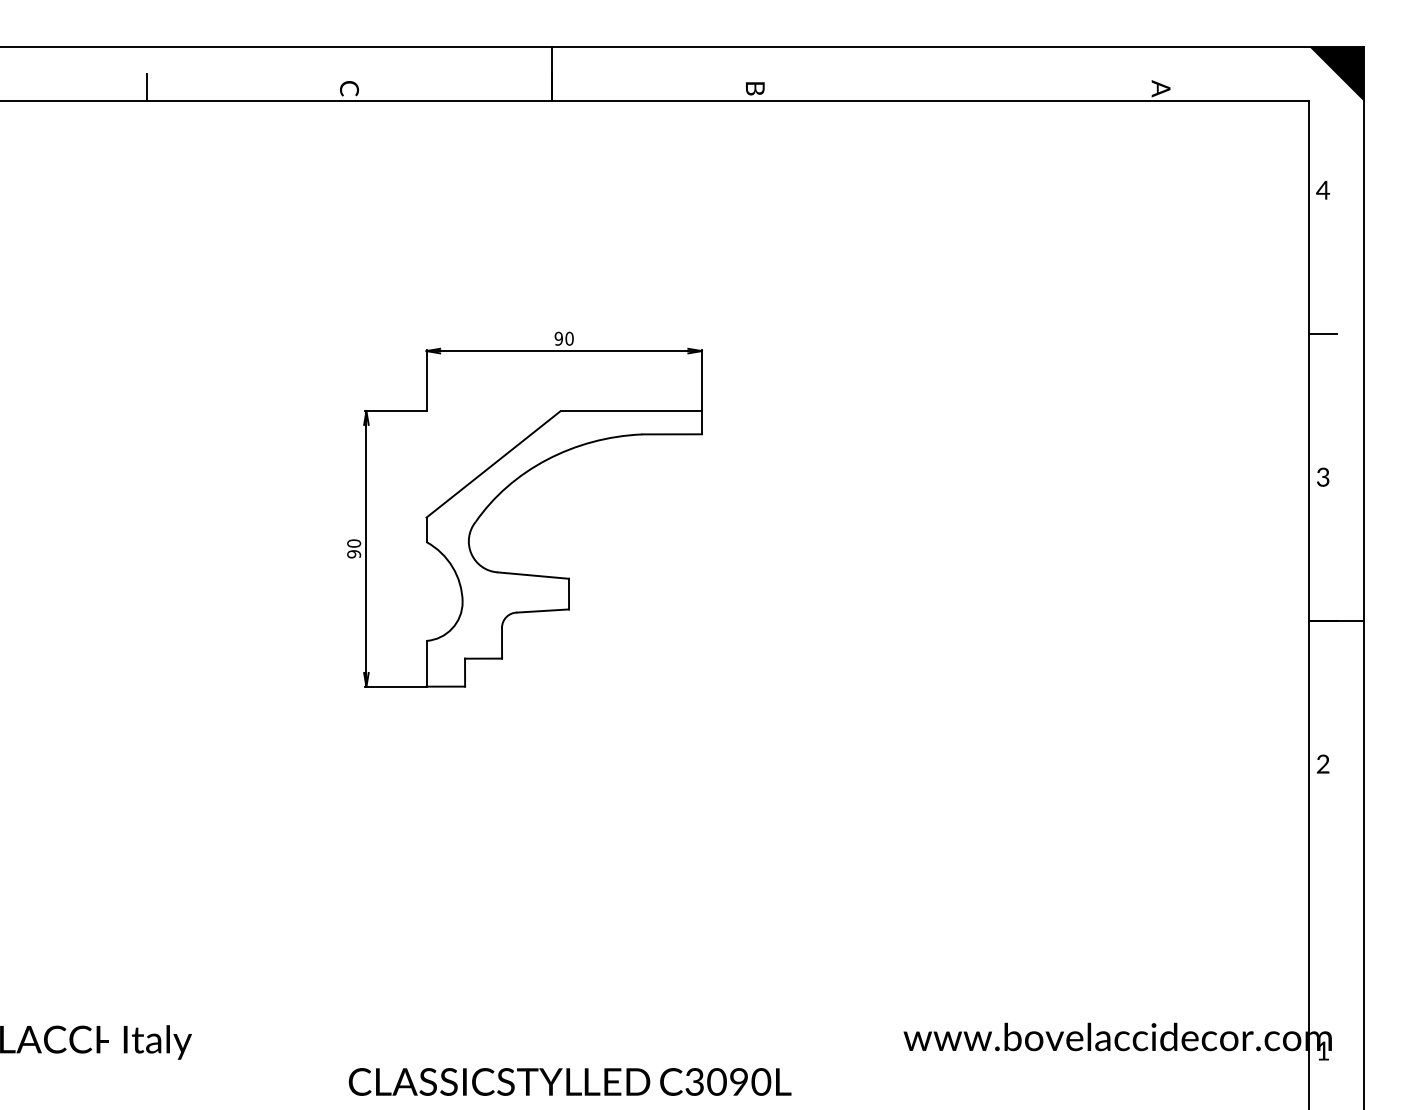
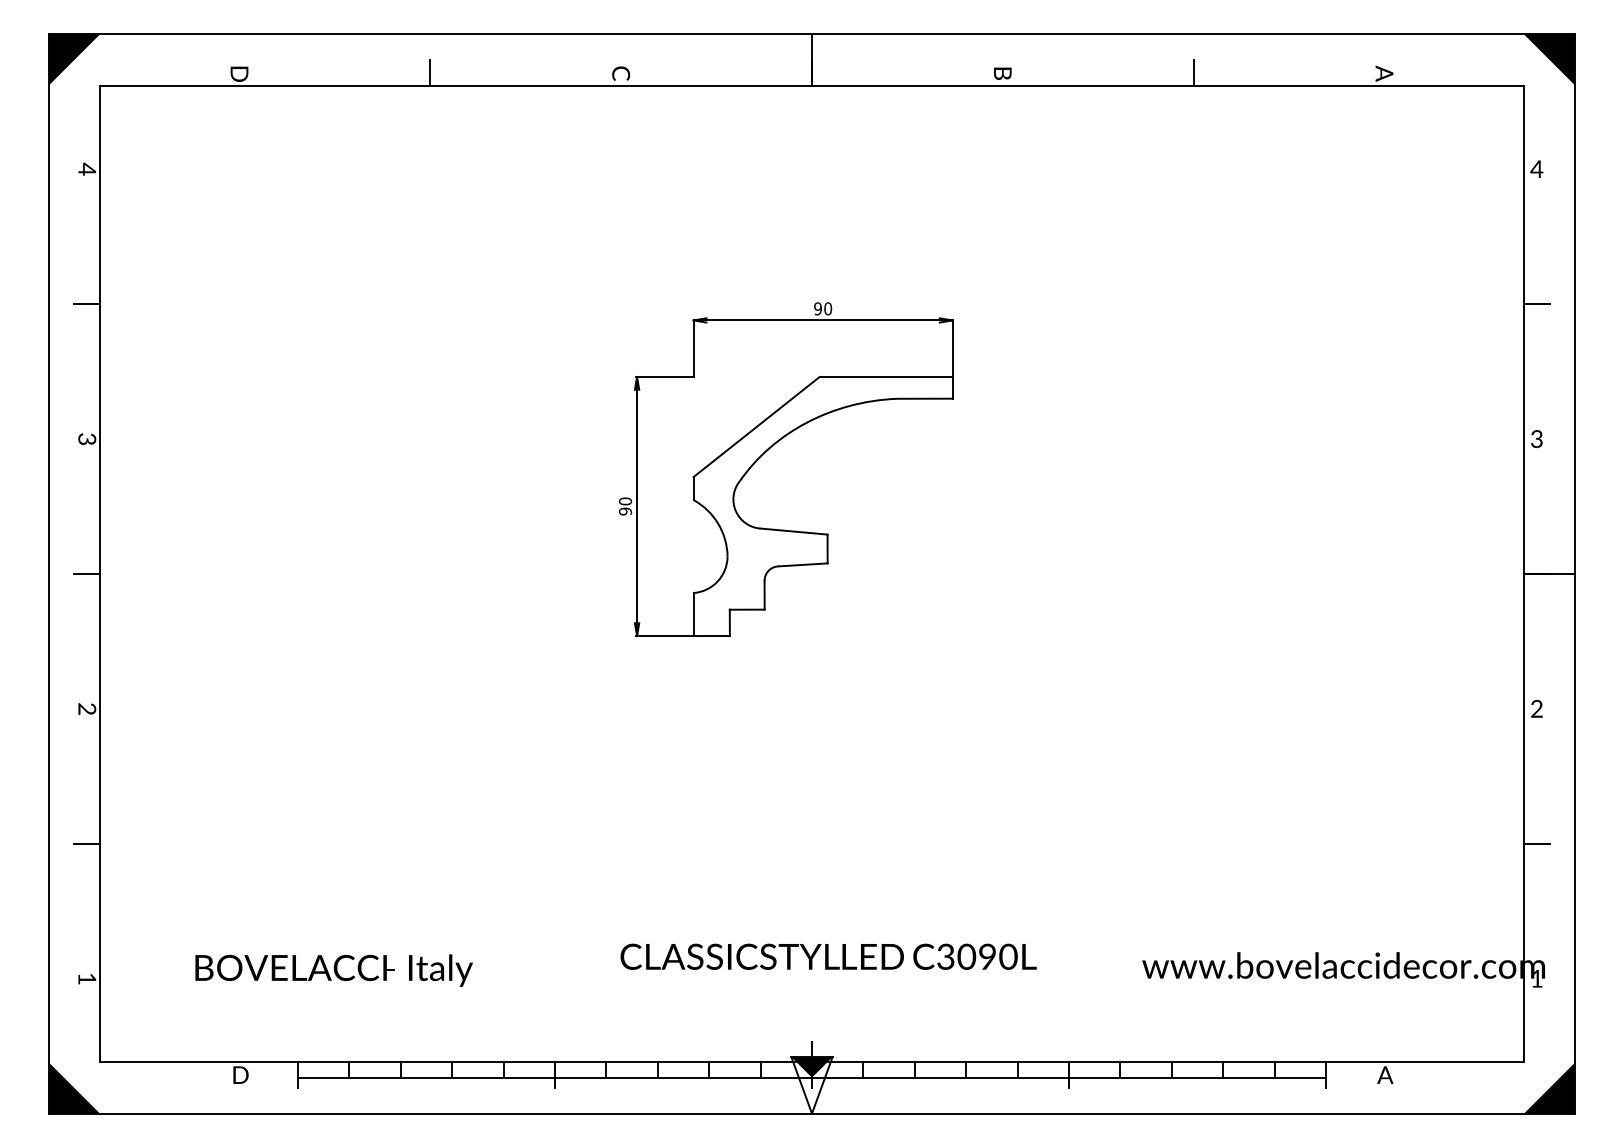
line: (958, 87) -> (1193, 72), added
line: (1322, 907) -> (1536, 843), added
text: (569, 1081) -> (828, 956), moved

